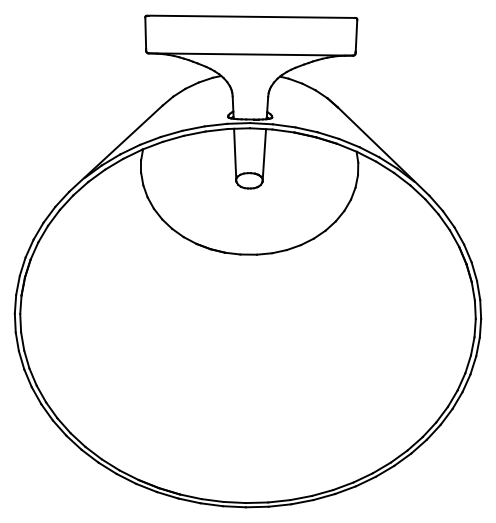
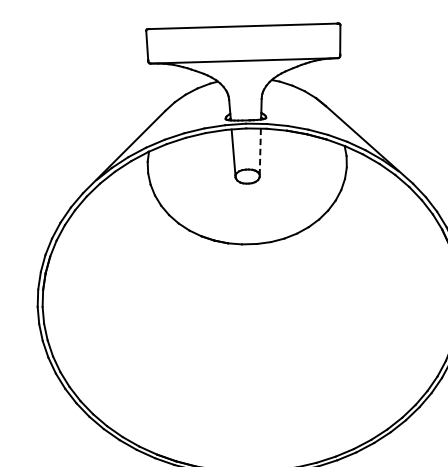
line: (264, 155) -> (260, 152), solid -> dashed

